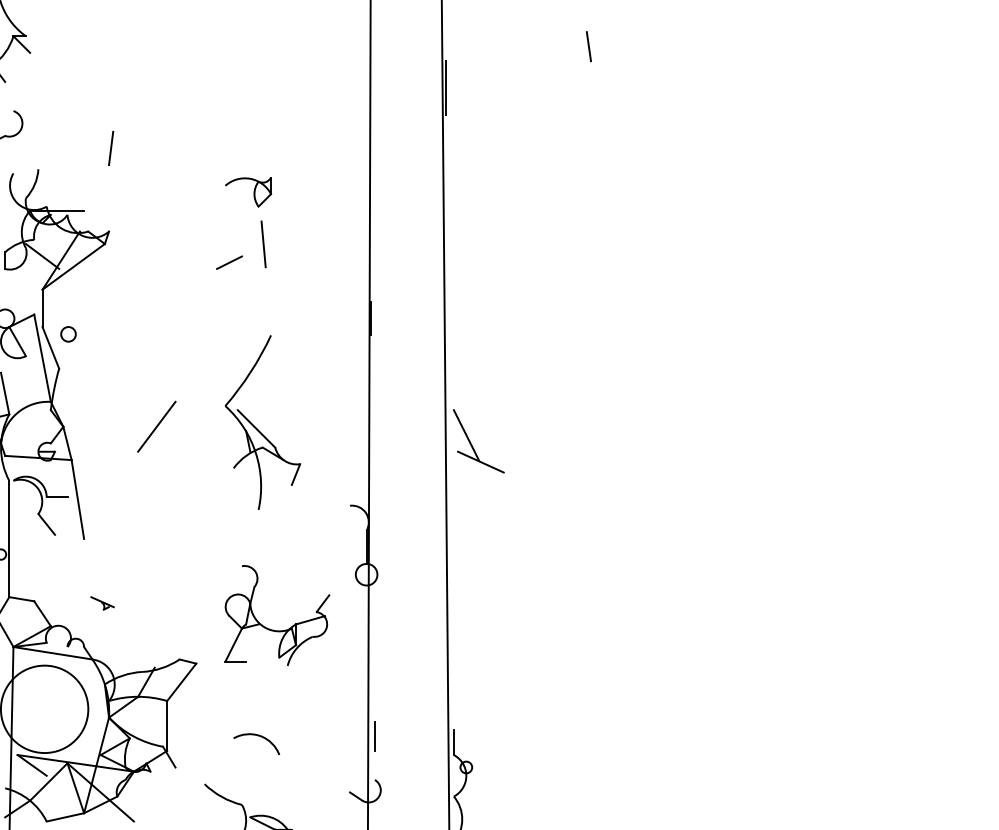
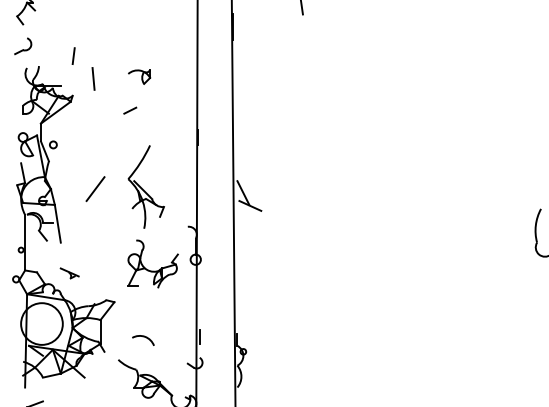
line: (263, 243) -> (93, 78), moved
part: (102, 603) -> (69, 273), size x1.67
part: (276, 628) -> (152, 270), moved

